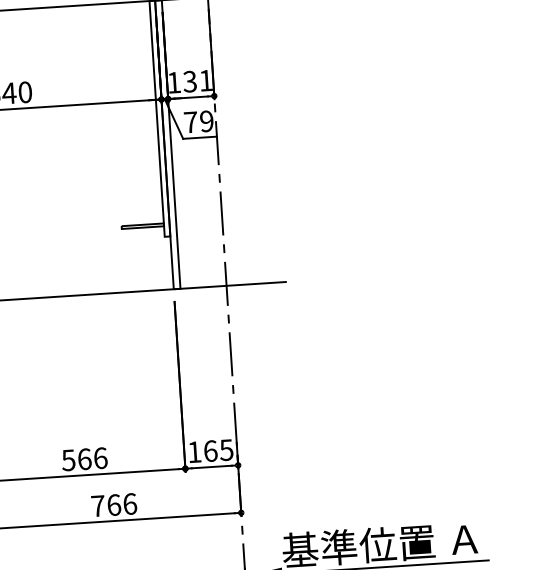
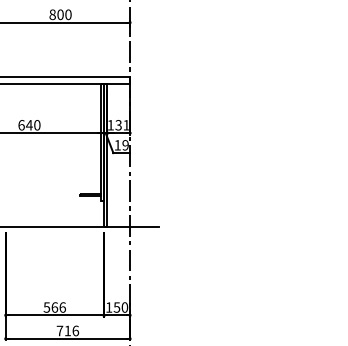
text: (190, 122) -> (117, 145), 79 -> 19
text: (217, 450) -> (120, 307), 165 -> 150
text: (113, 504) -> (67, 330), 766 -> 716

